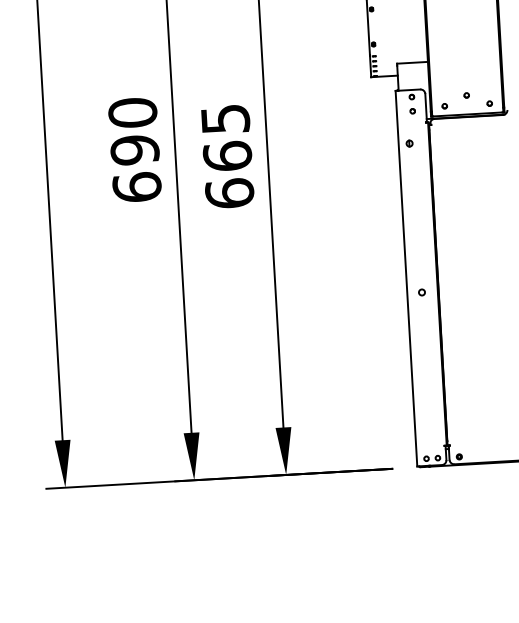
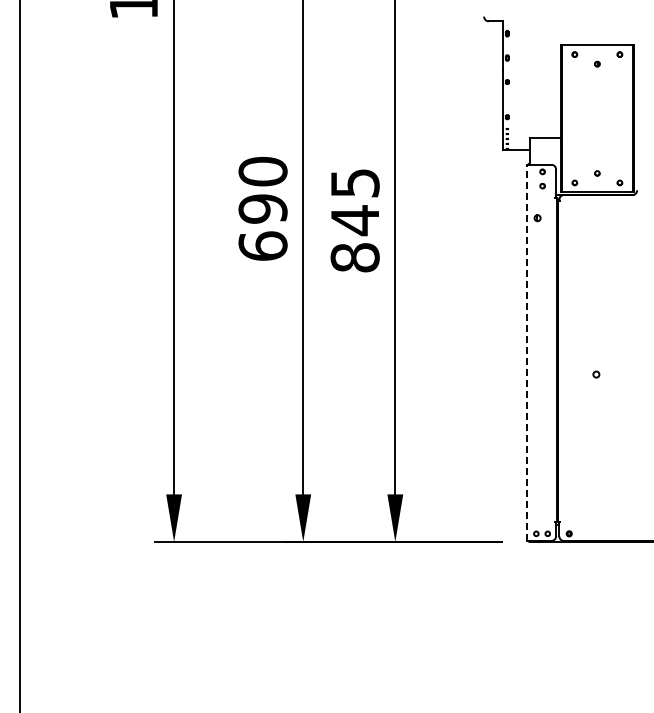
text: (227, 174) -> (354, 238), 665 -> 845
line: (406, 278) -> (526, 352), solid -> dashed
circle: (422, 292) -> (596, 374), moved

